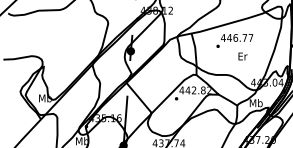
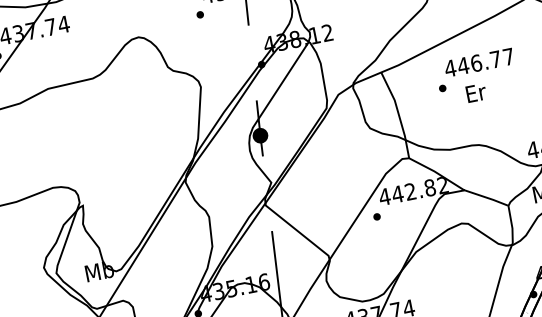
text: (242, 56) -> (475, 93), moved

